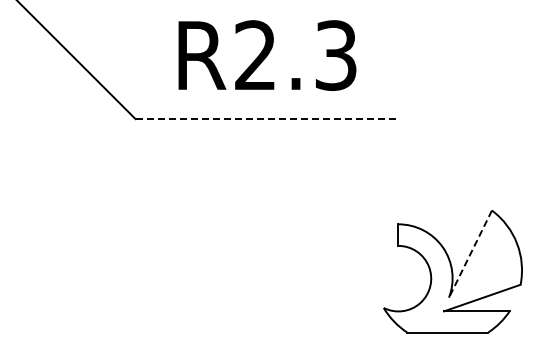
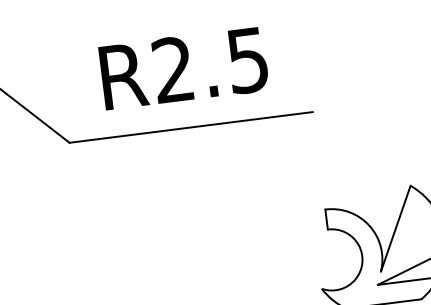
text: (336, 55) -> (248, 60), R2.3 -> R2.5
line: (267, 119) -> (191, 127), dashed -> solid
line: (470, 254) -> (395, 229), dashed -> solid

